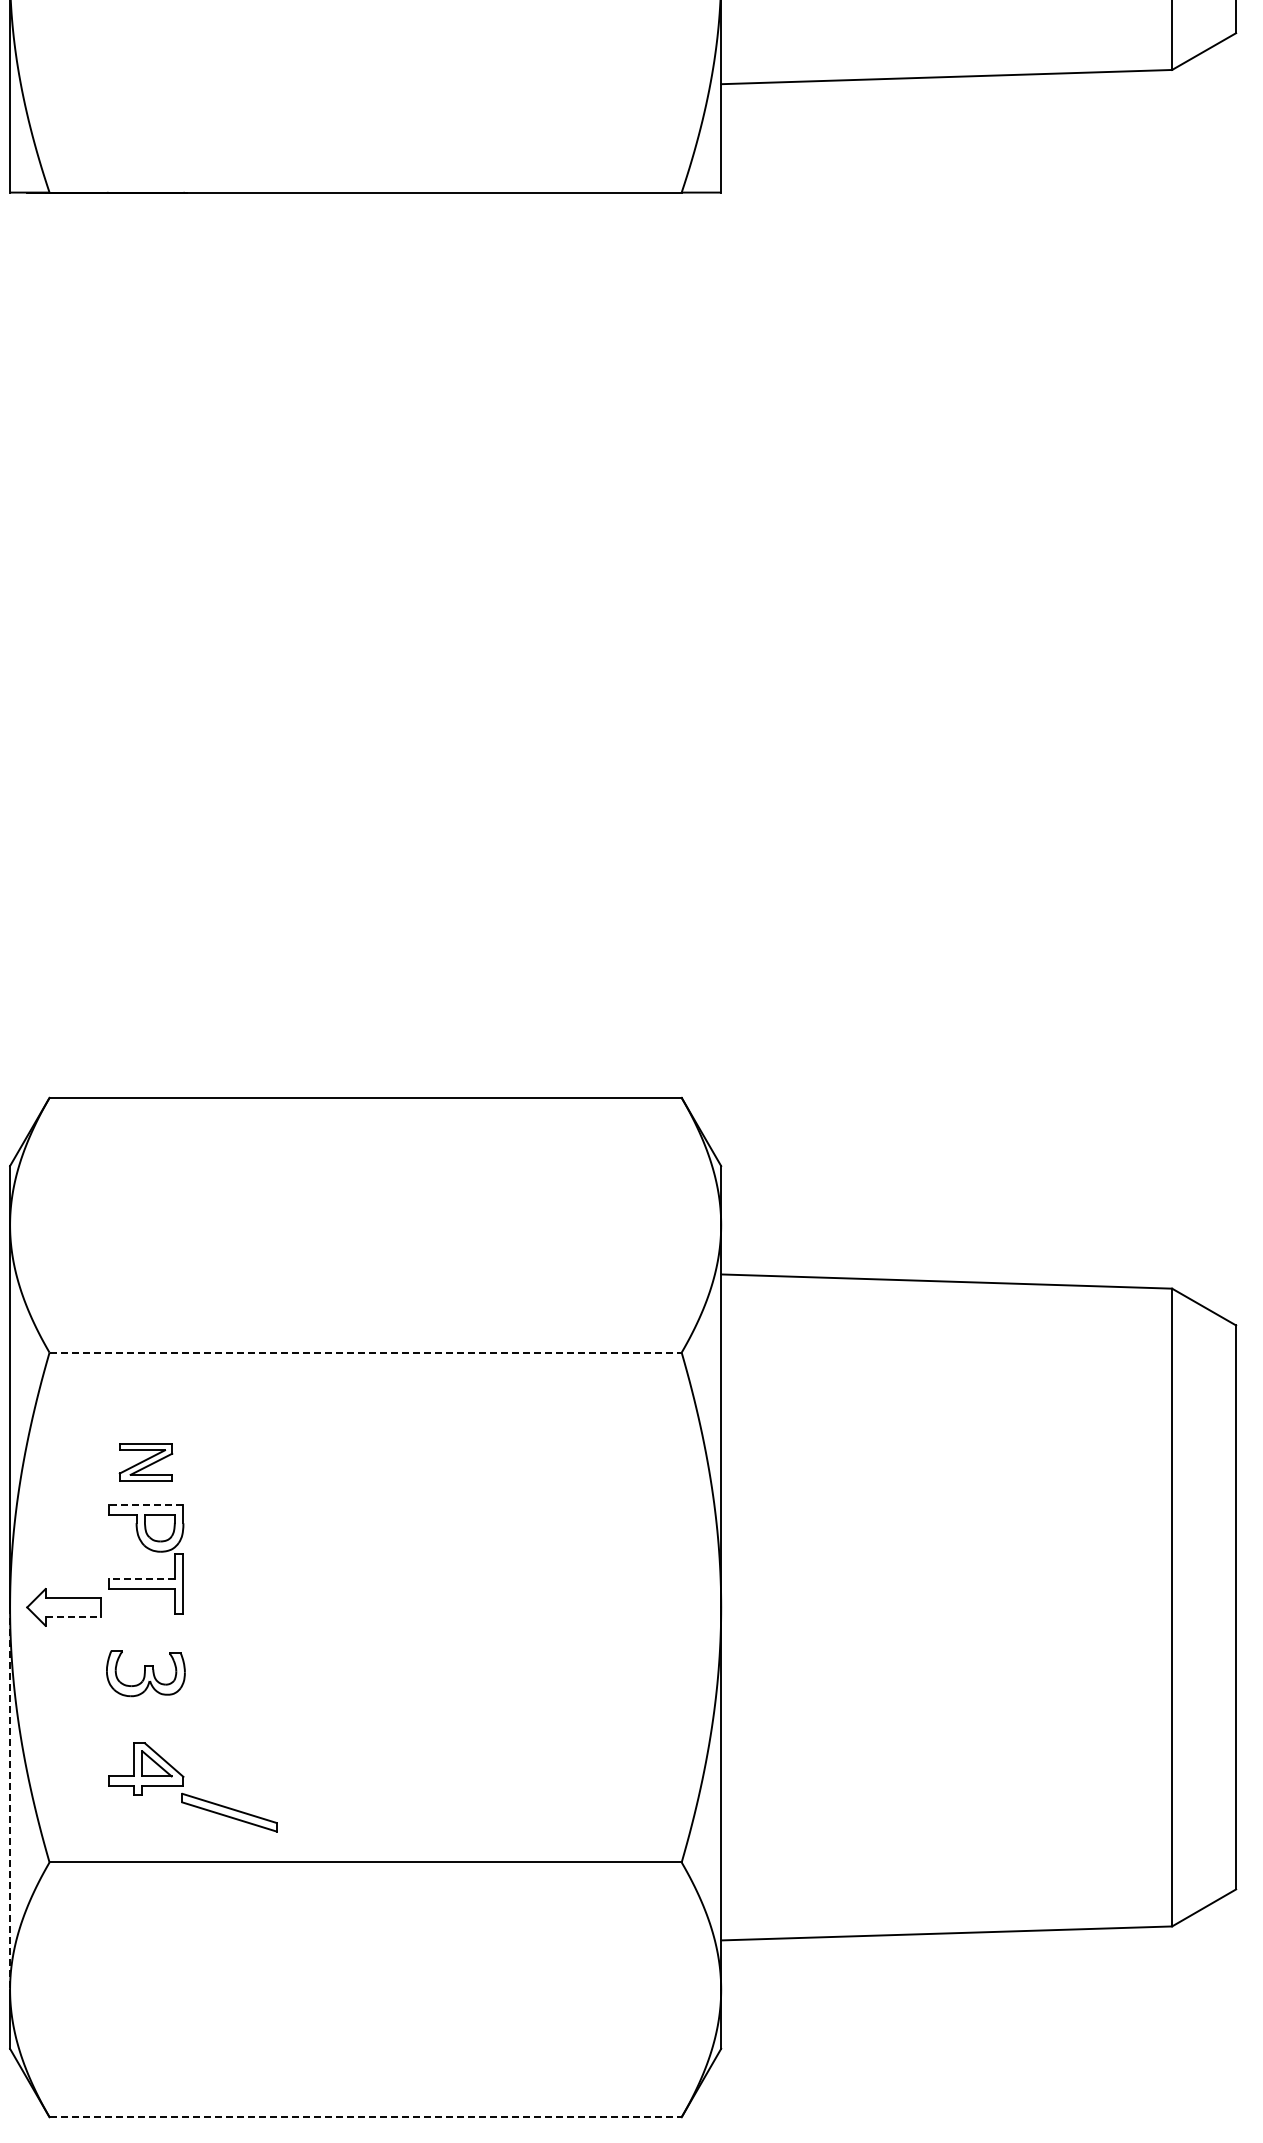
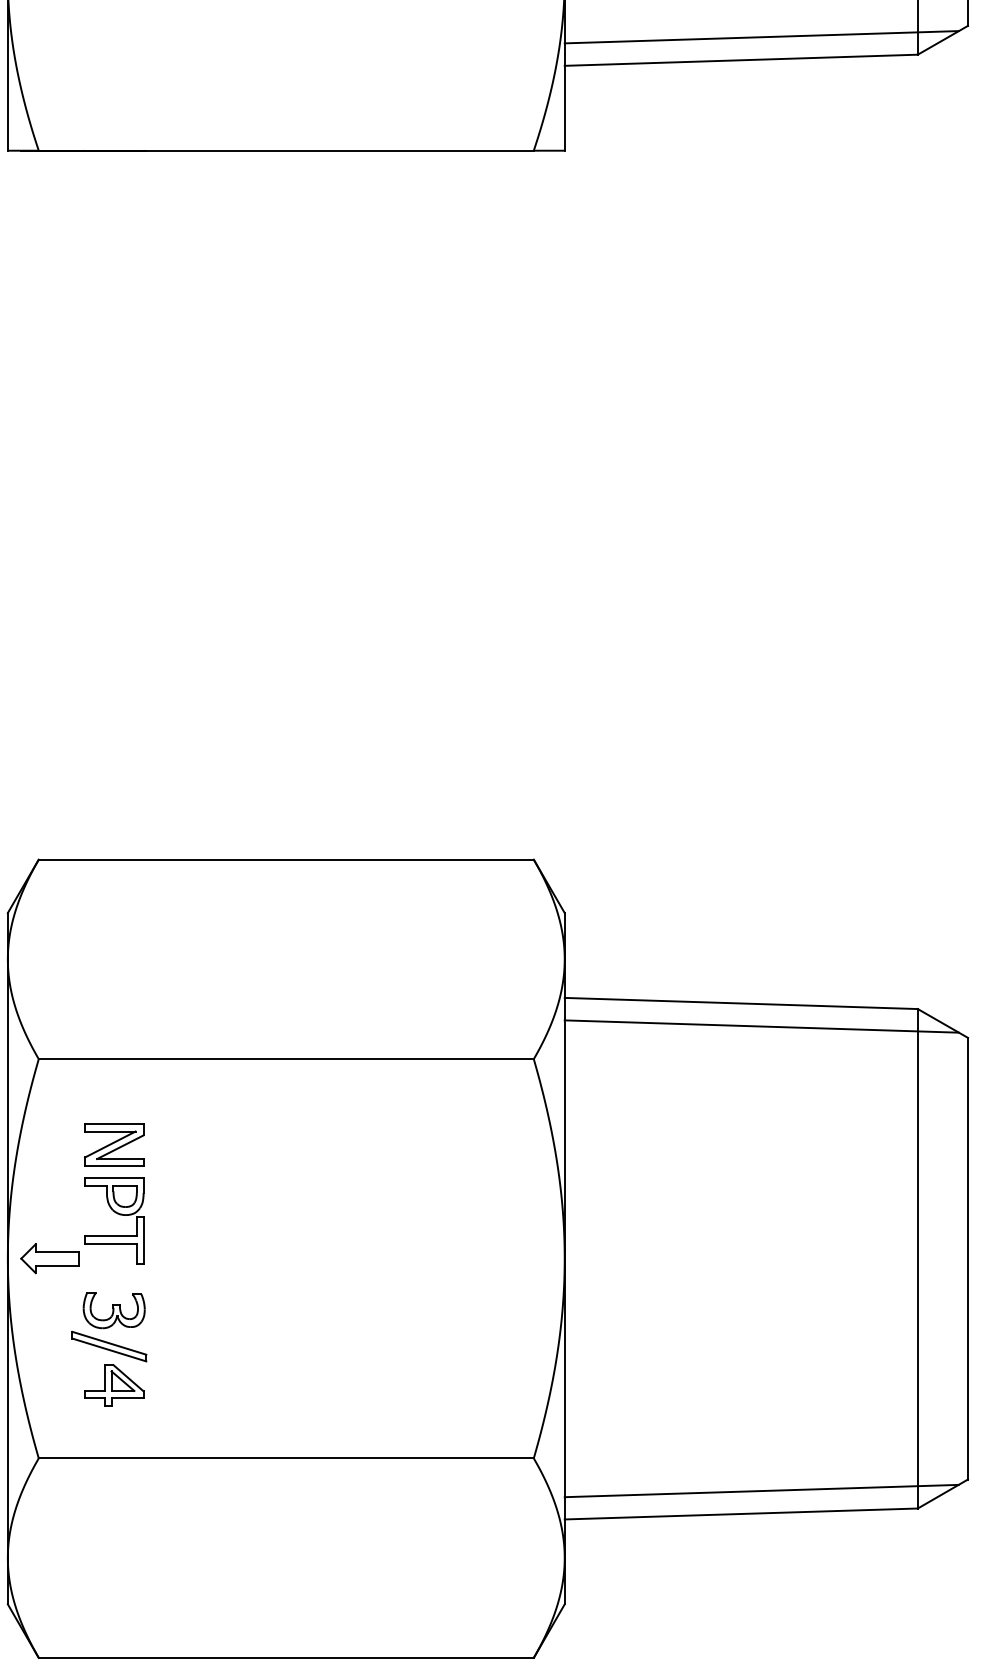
line: (972, 47) -> (761, 37), added
line: (972, 1310) -> (761, 1026), added
line: (366, 1352) -> (286, 1059), dashed -> solid
part: (145, 1462) -> (113, 1145), size x1.43
line: (145, 1504) -> (113, 1178), dashed -> solid
line: (141, 1578) -> (110, 1236), dashed -> solid
line: (73, 1616) -> (57, 1265), dashed -> solid
line: (10, 1799) -> (8, 1409), dashed -> solid
part: (229, 1812) -> (109, 1346), moved
line: (972, 1903) -> (761, 1490), added
line: (366, 2117) -> (286, 1658), dashed -> solid

